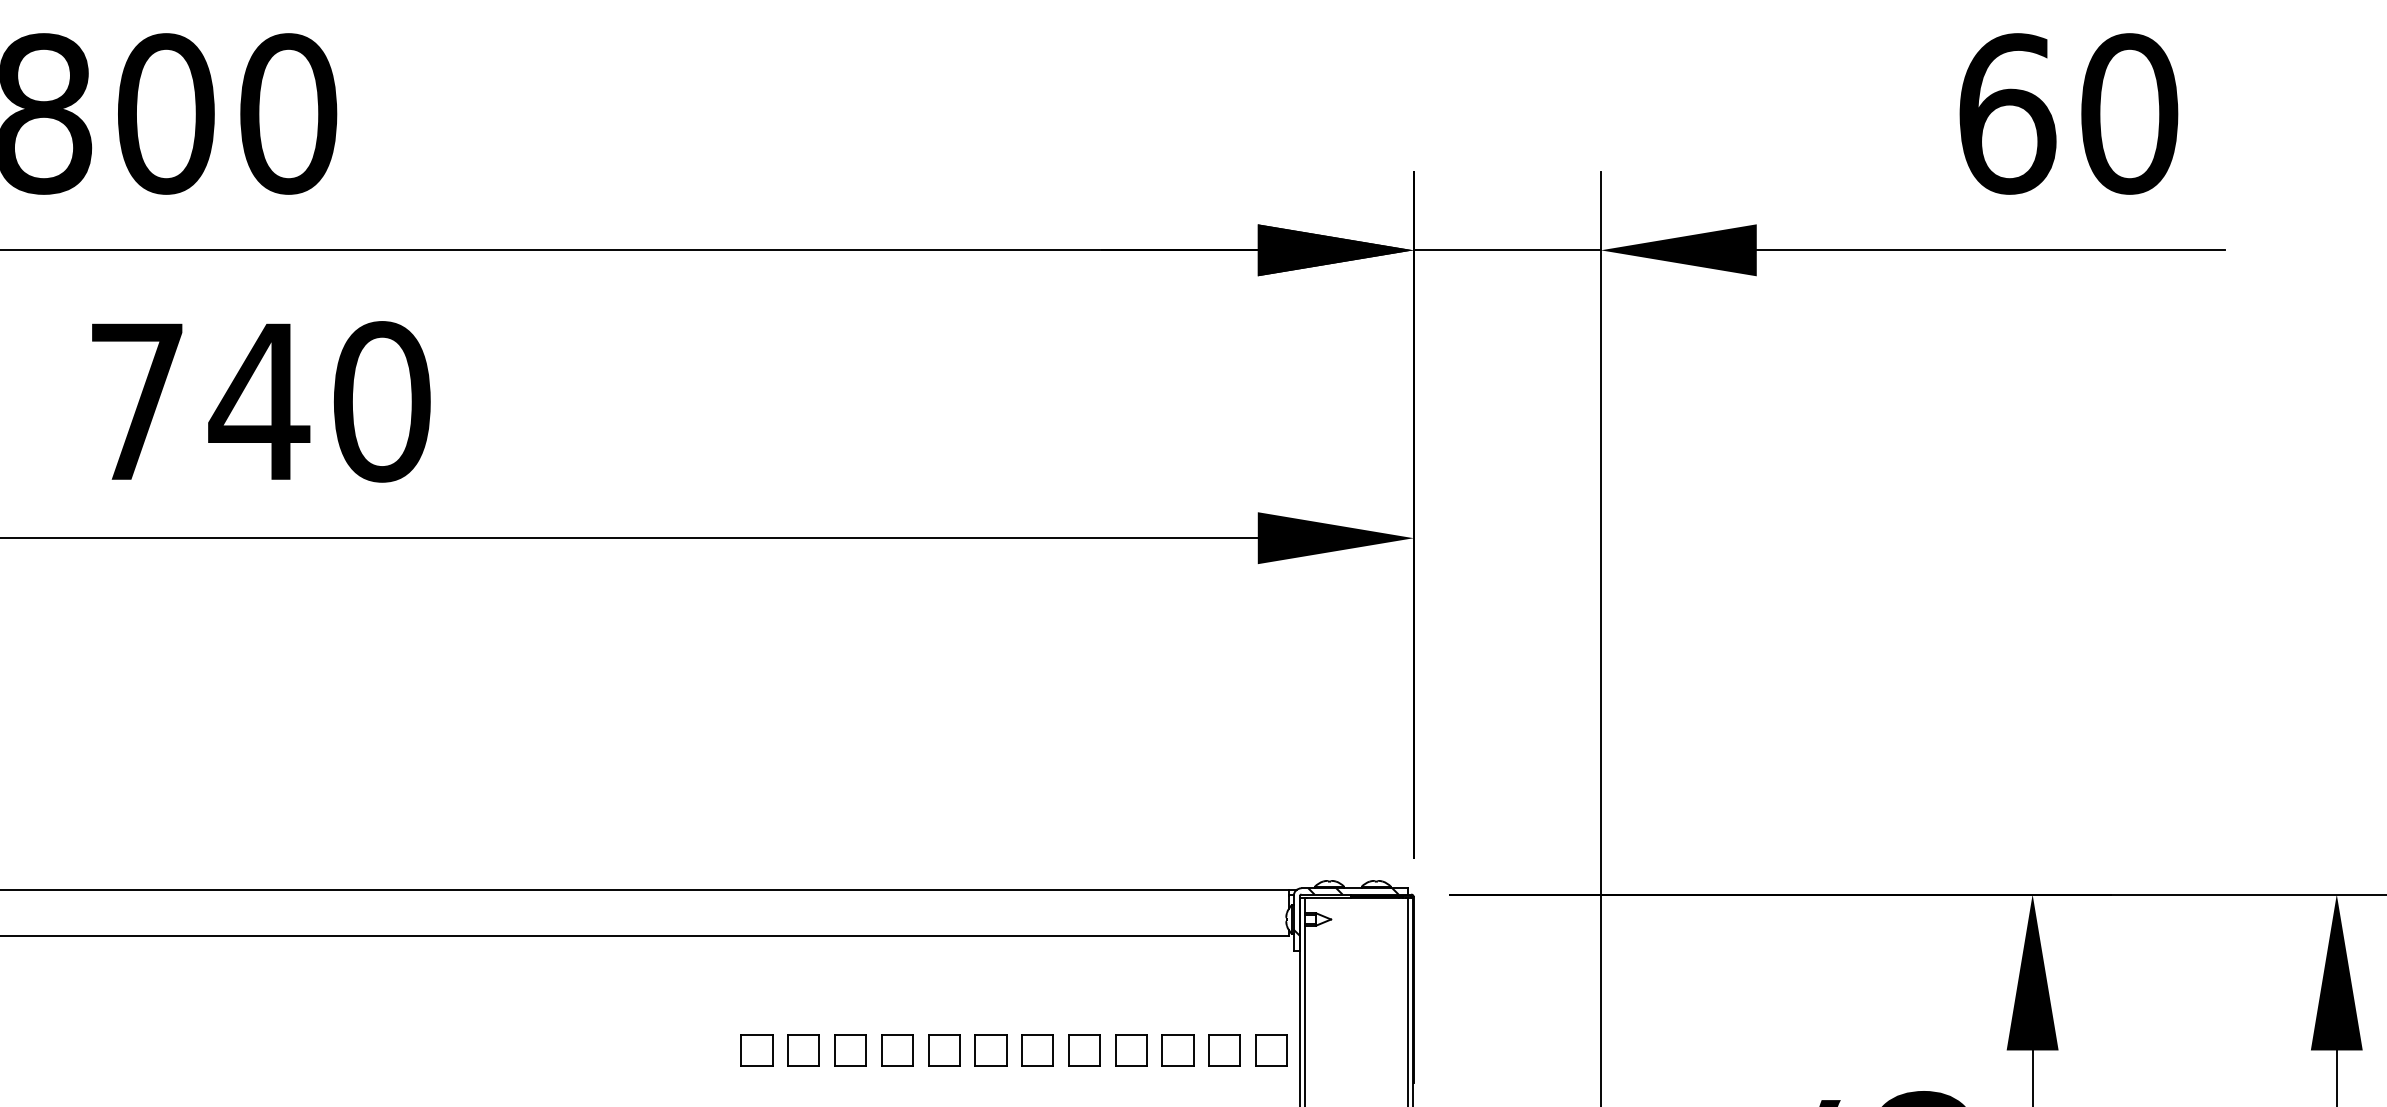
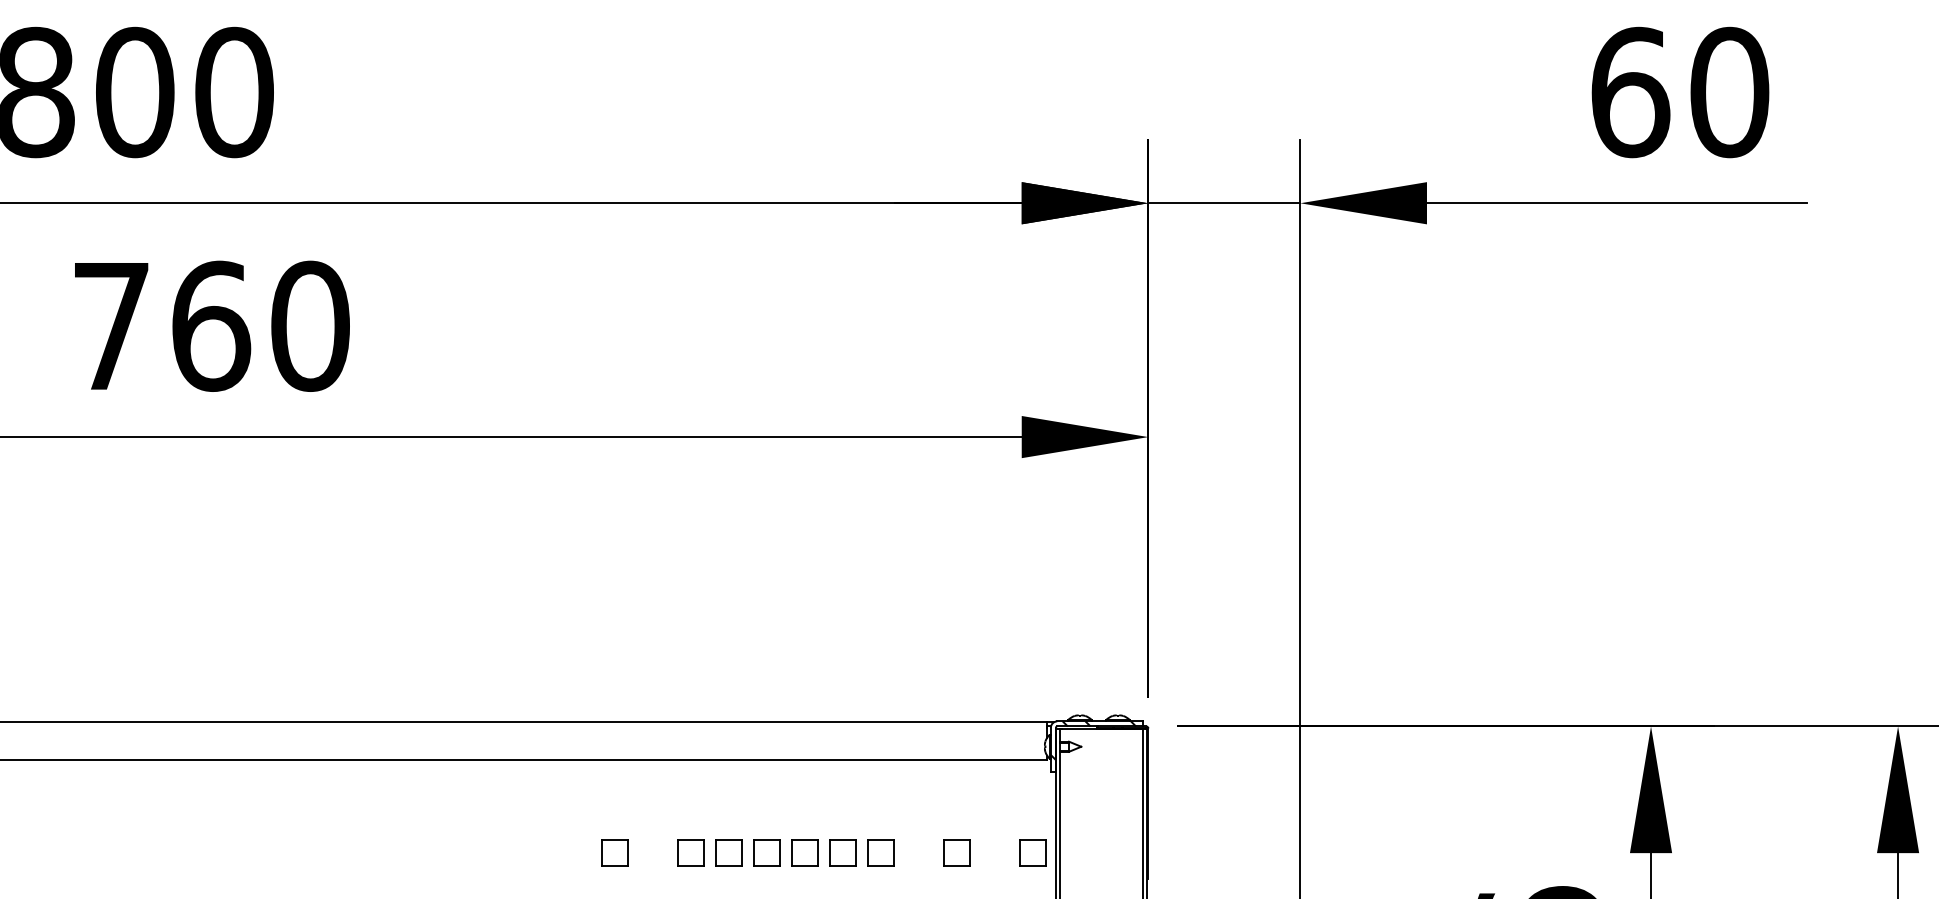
text: (259, 401) -> (210, 326), 740 -> 760
part: (803, 1050) -> (652, 853), removed
part: (1131, 1050) -> (919, 853), removed
part: (1224, 1050) -> (994, 853), removed

